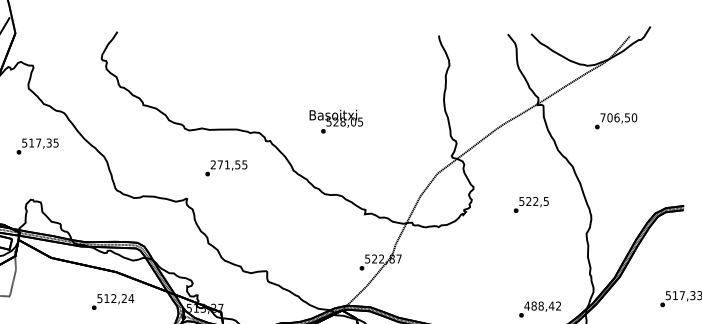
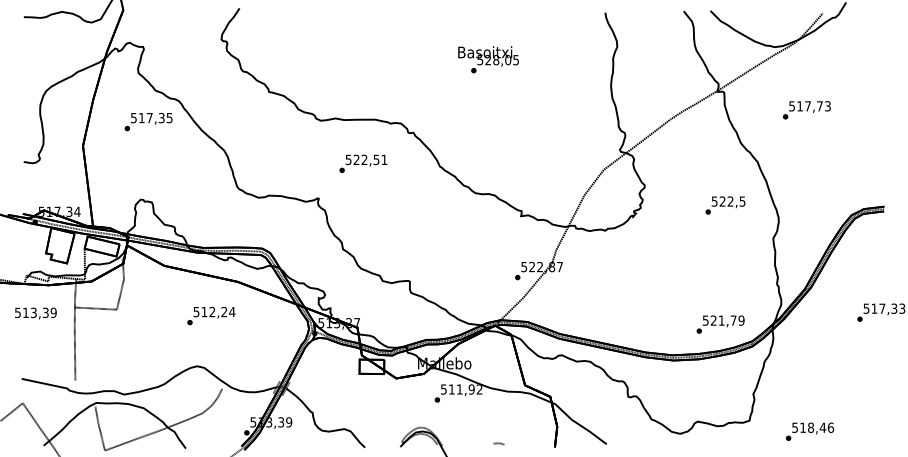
text: (618, 117) -> (809, 106), 706,50 -> 517,73
text: (336, 121) -> (488, 59), moved
text: (37, 146) -> (148, 121), moved
text: (229, 164) -> (366, 159), 271,55 -> 522,51
text: (531, 204) -> (725, 205), moved
text: (113, 302) -> (211, 316), moved
text: (542, 305) -> (723, 320), 488,42 -> 521,79

